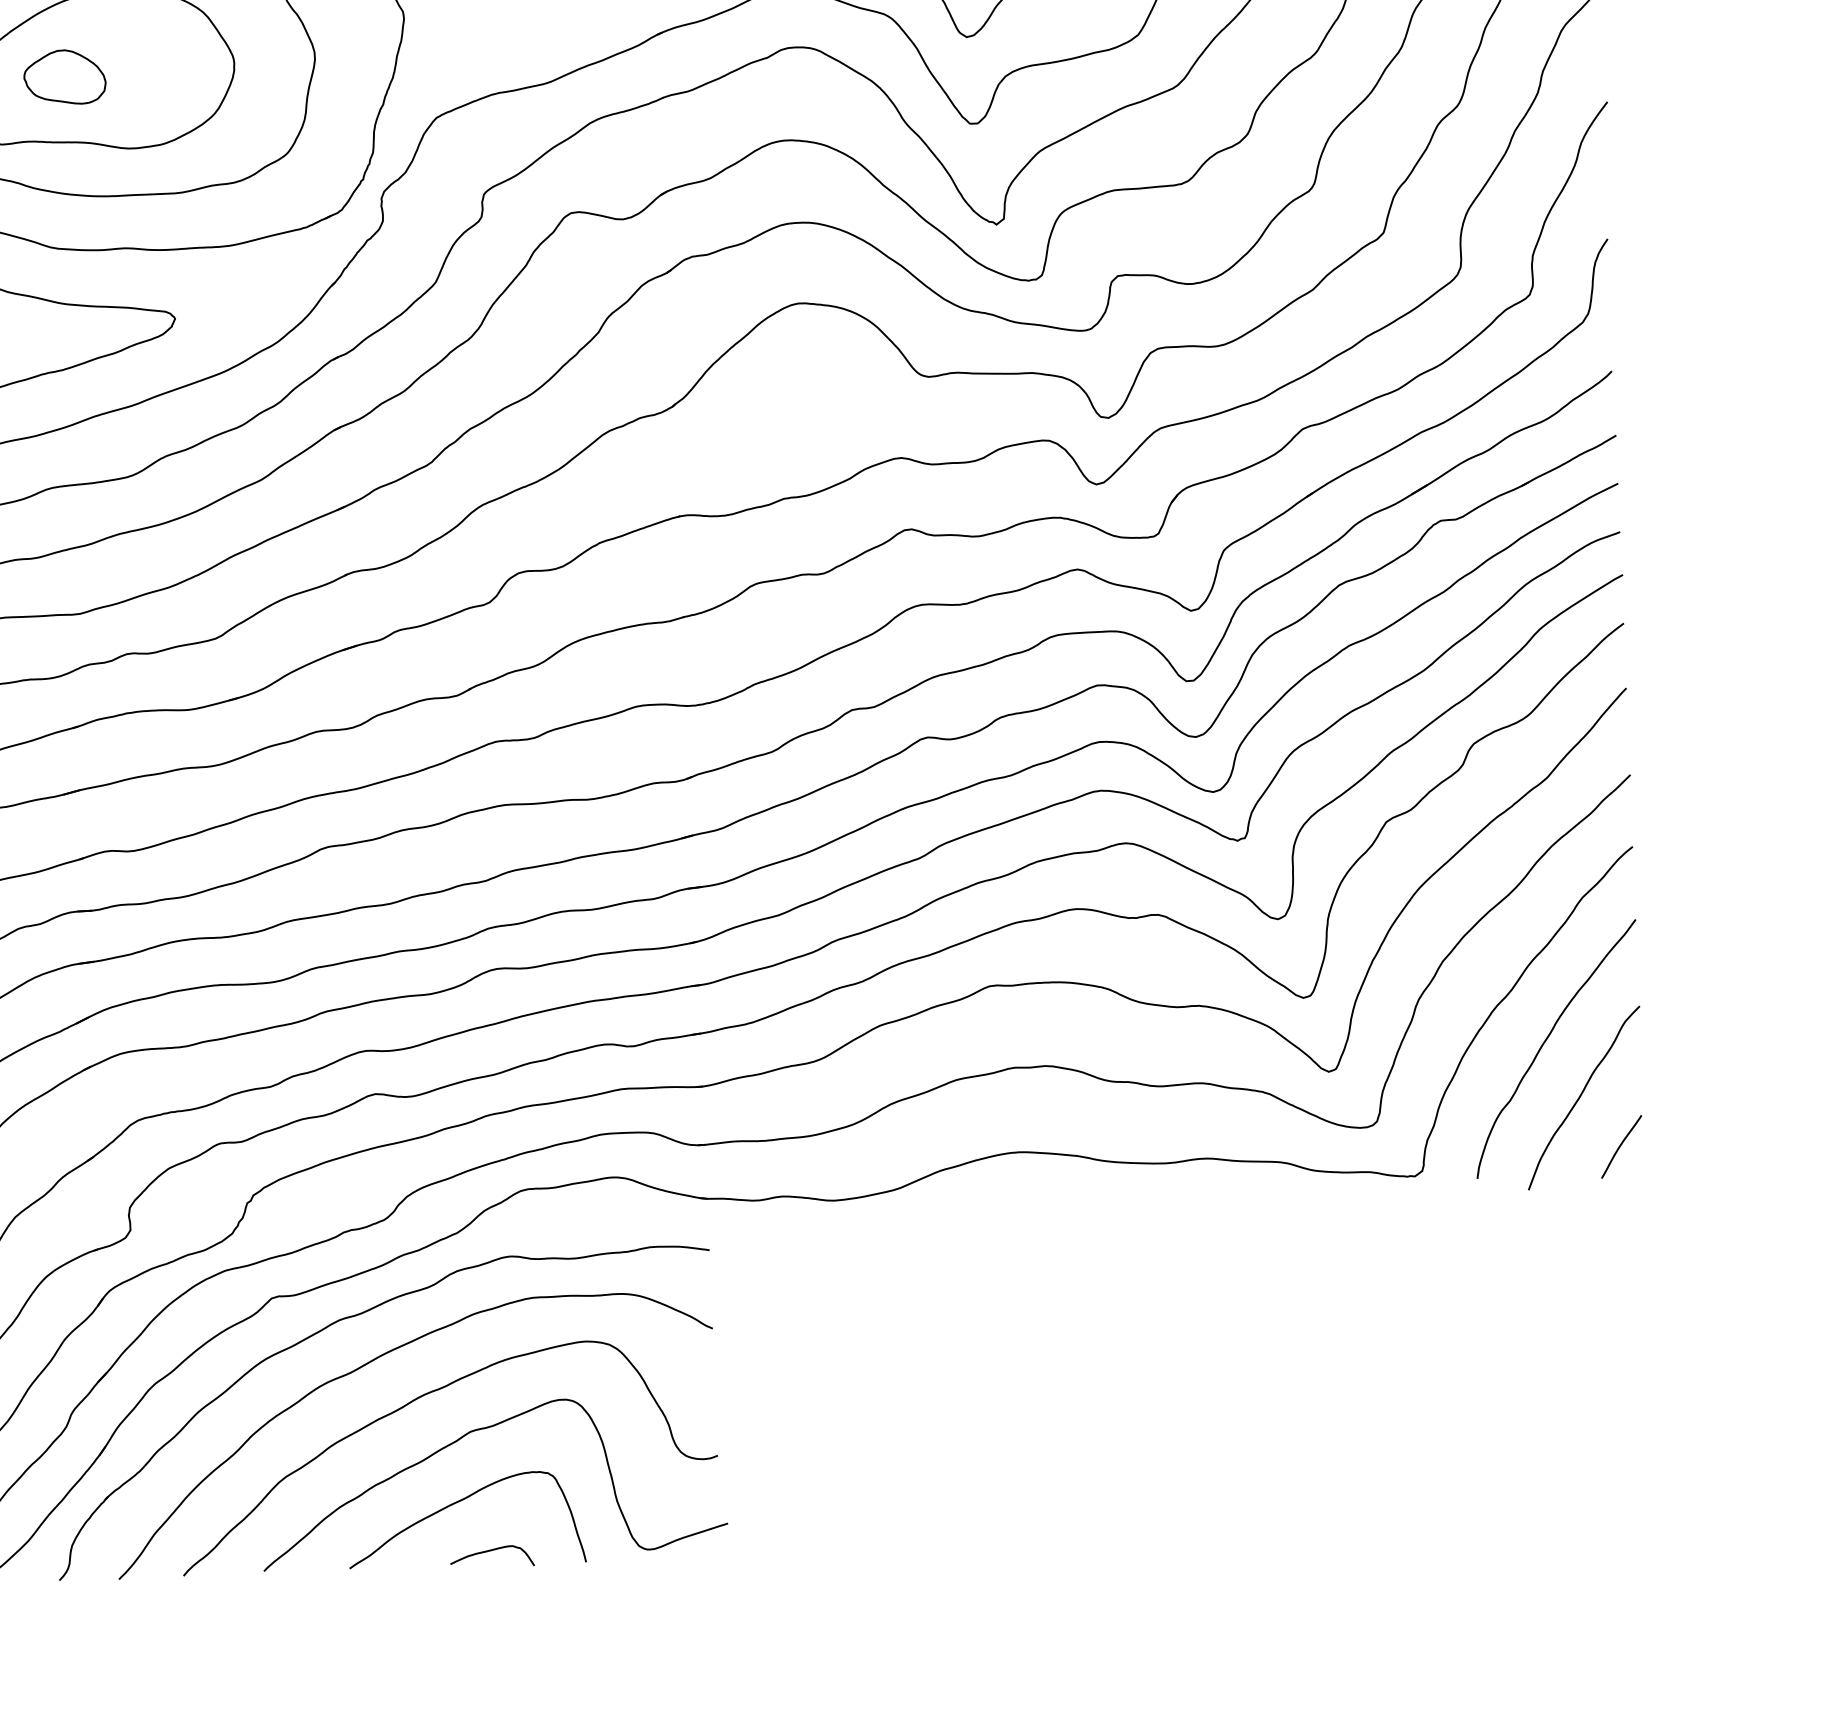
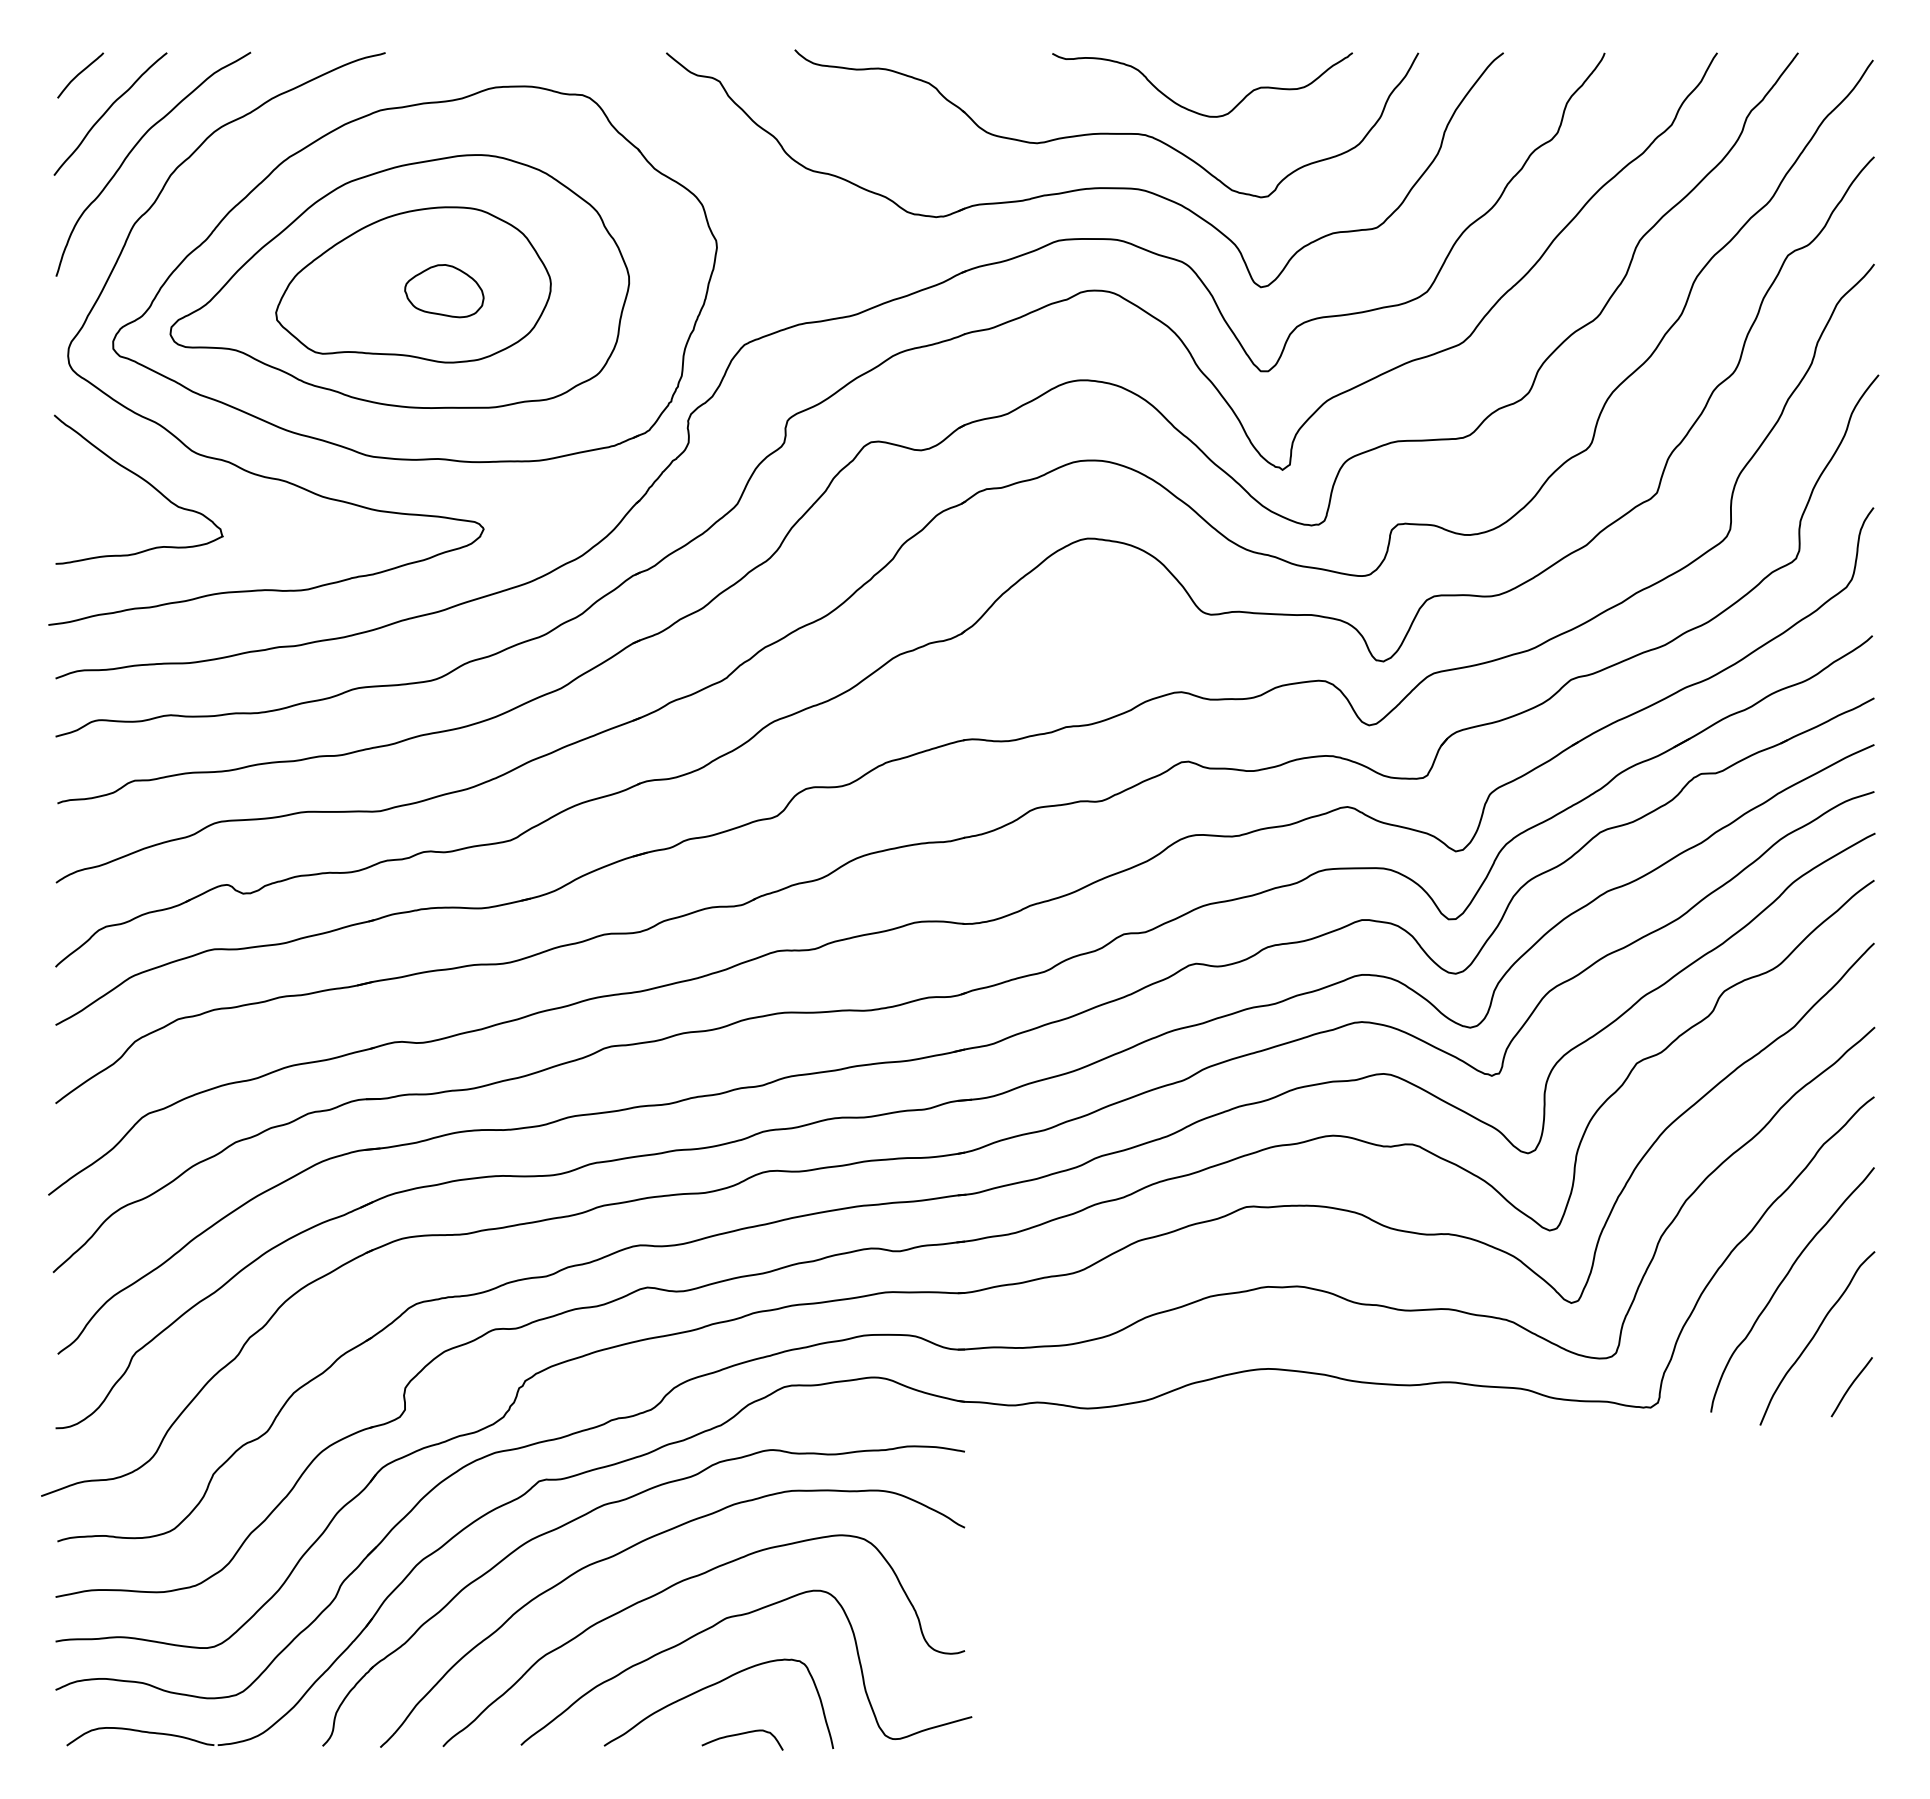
part: (65, 77) -> (444, 291), moved

